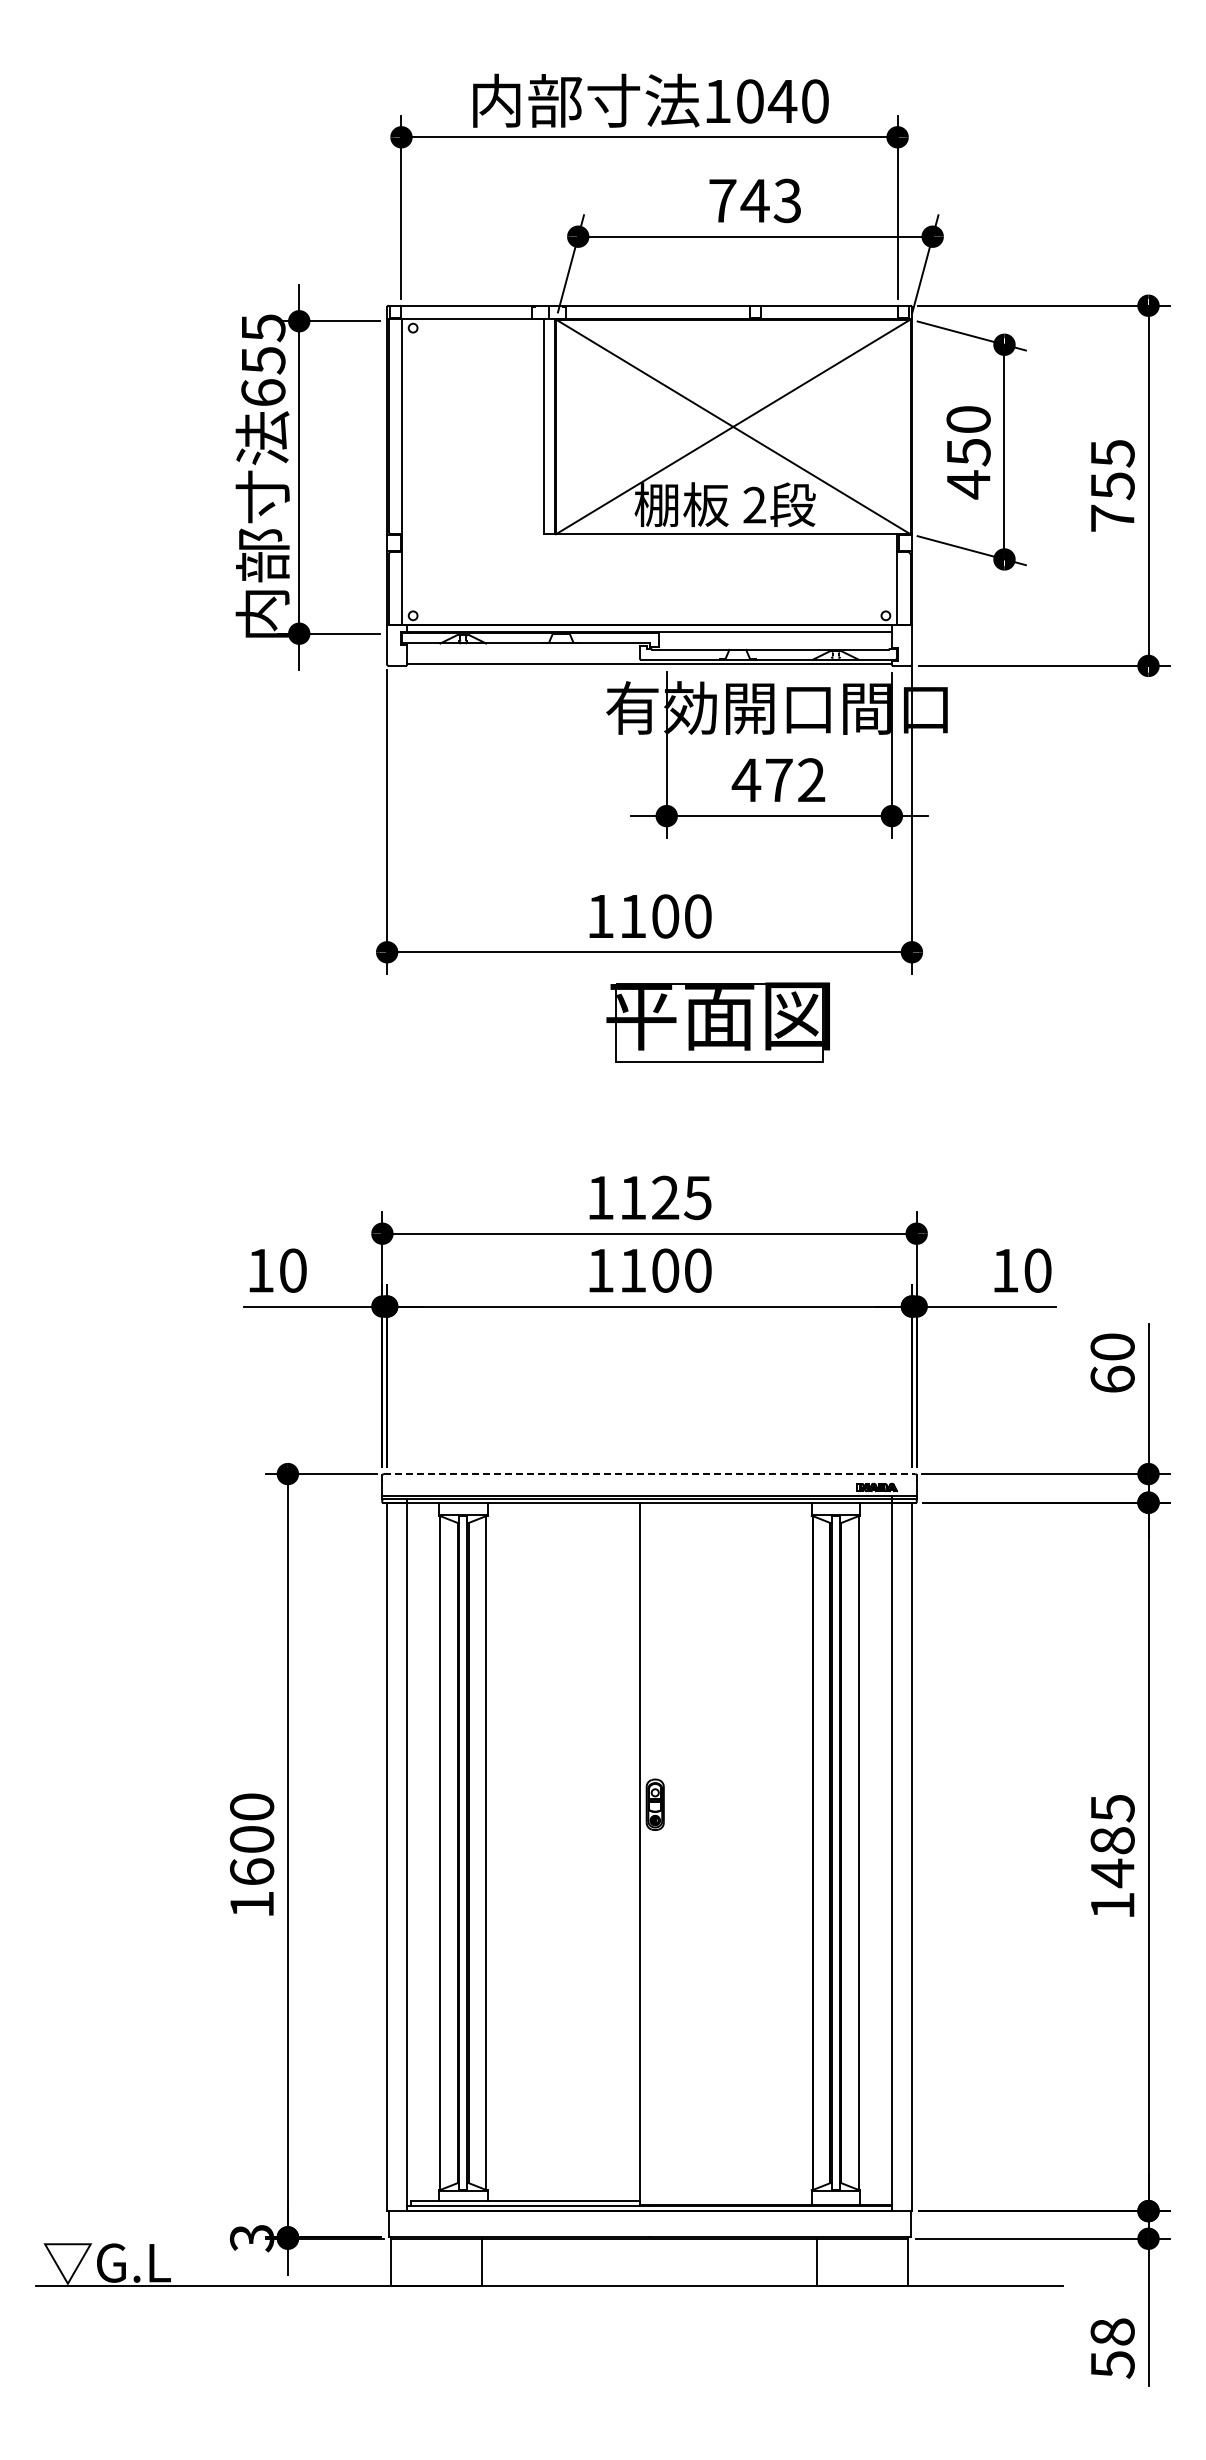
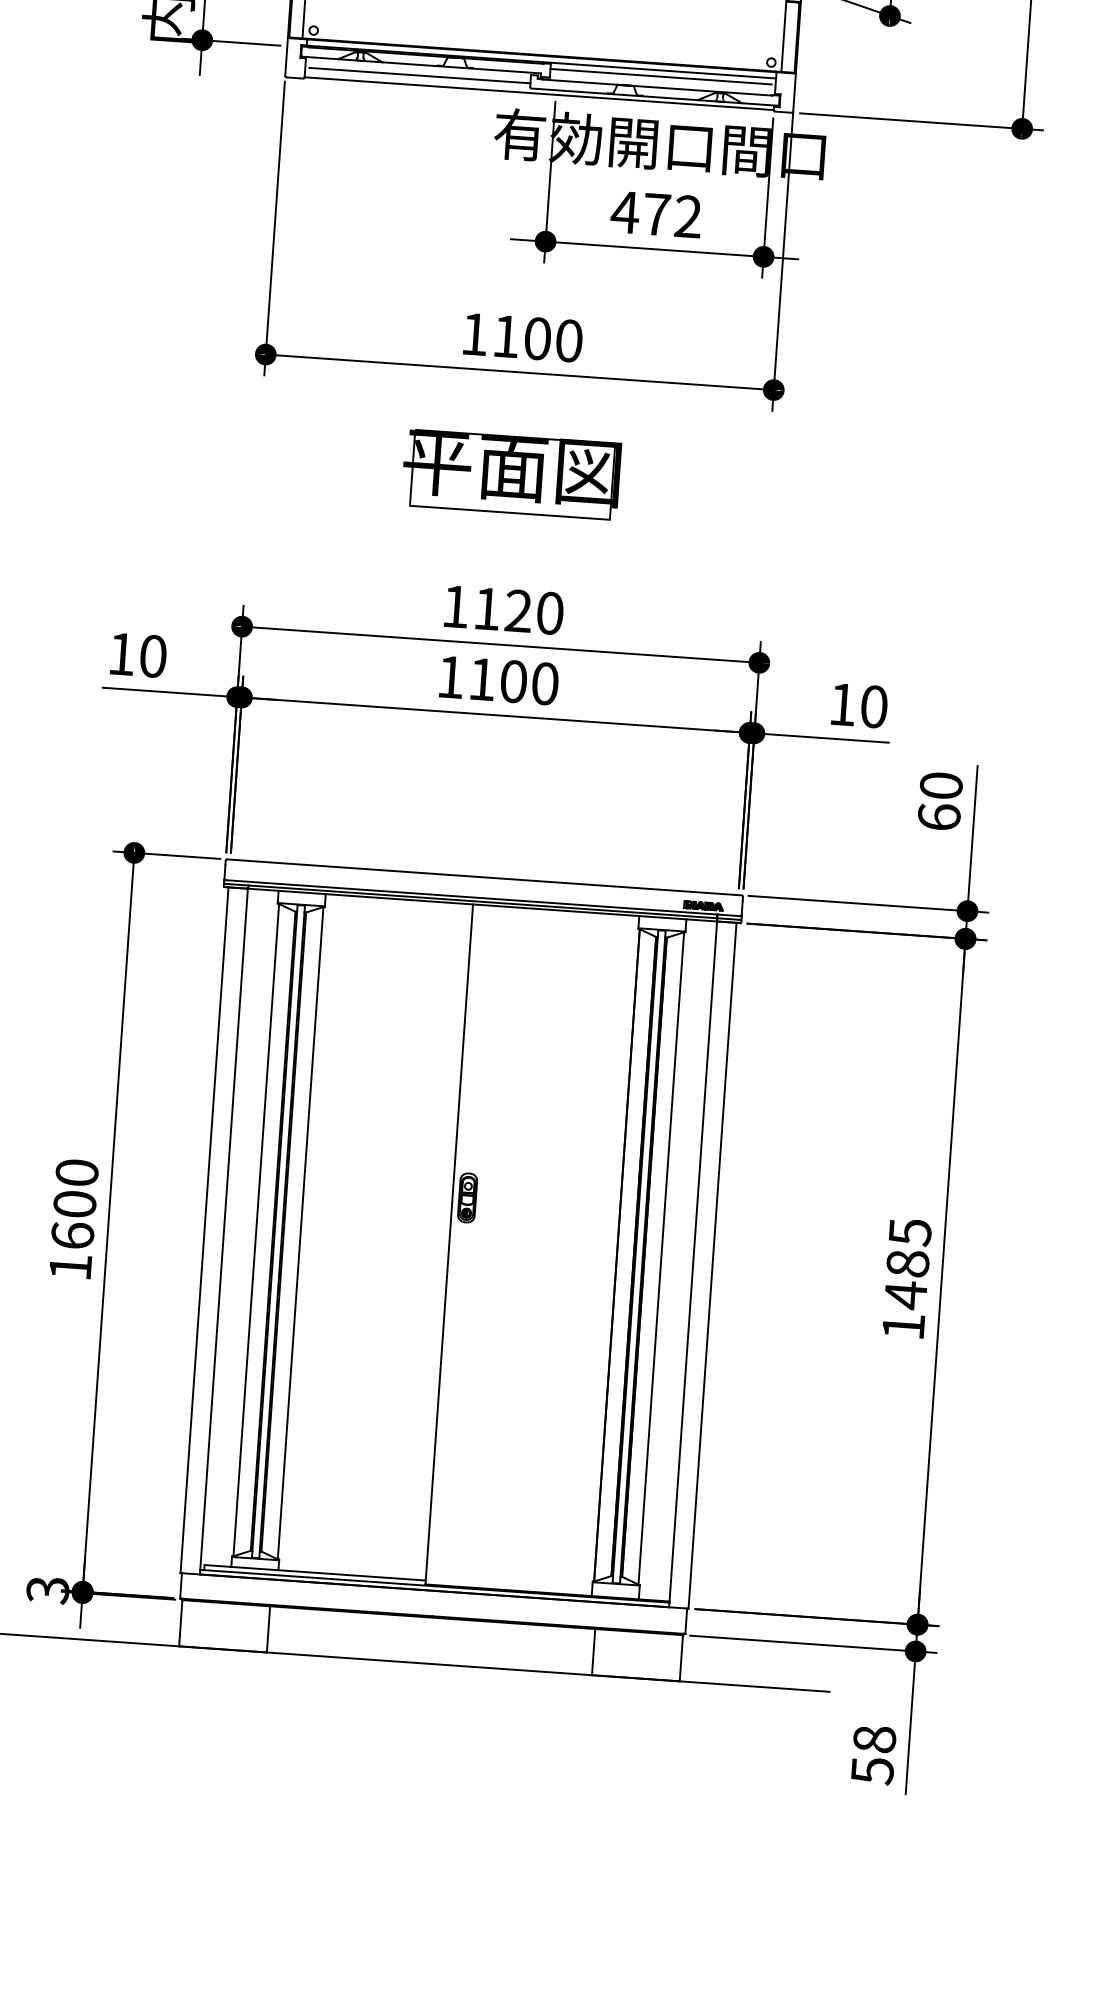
line: (773, 638) -> (661, 76), added
line: (525, 654) -> (419, 75), added
part: (717, 1022) -> (510, 474), moved
text: (697, 1197) -> (549, 612), 1125 -> 1120
line: (649, 1474) -> (484, 877), dashed -> solid

